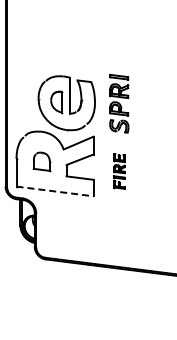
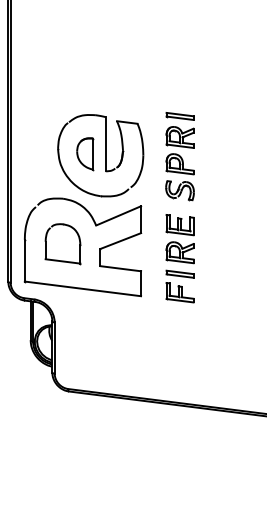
part: (41, 161) -> (62, 243), size x1.43
part: (119, 171) -> (180, 258), size x1.67
line: (55, 191) -> (83, 288), dashed -> solid

